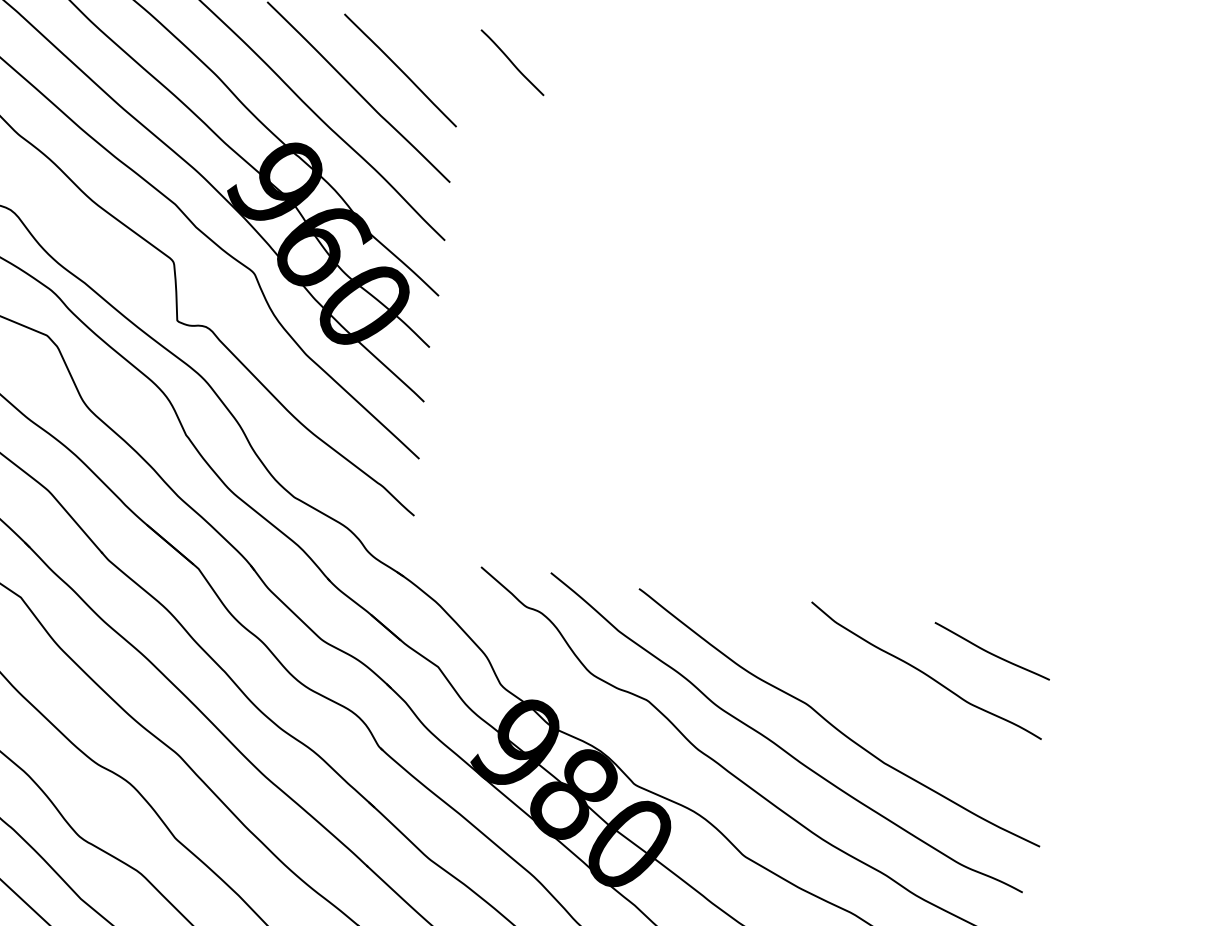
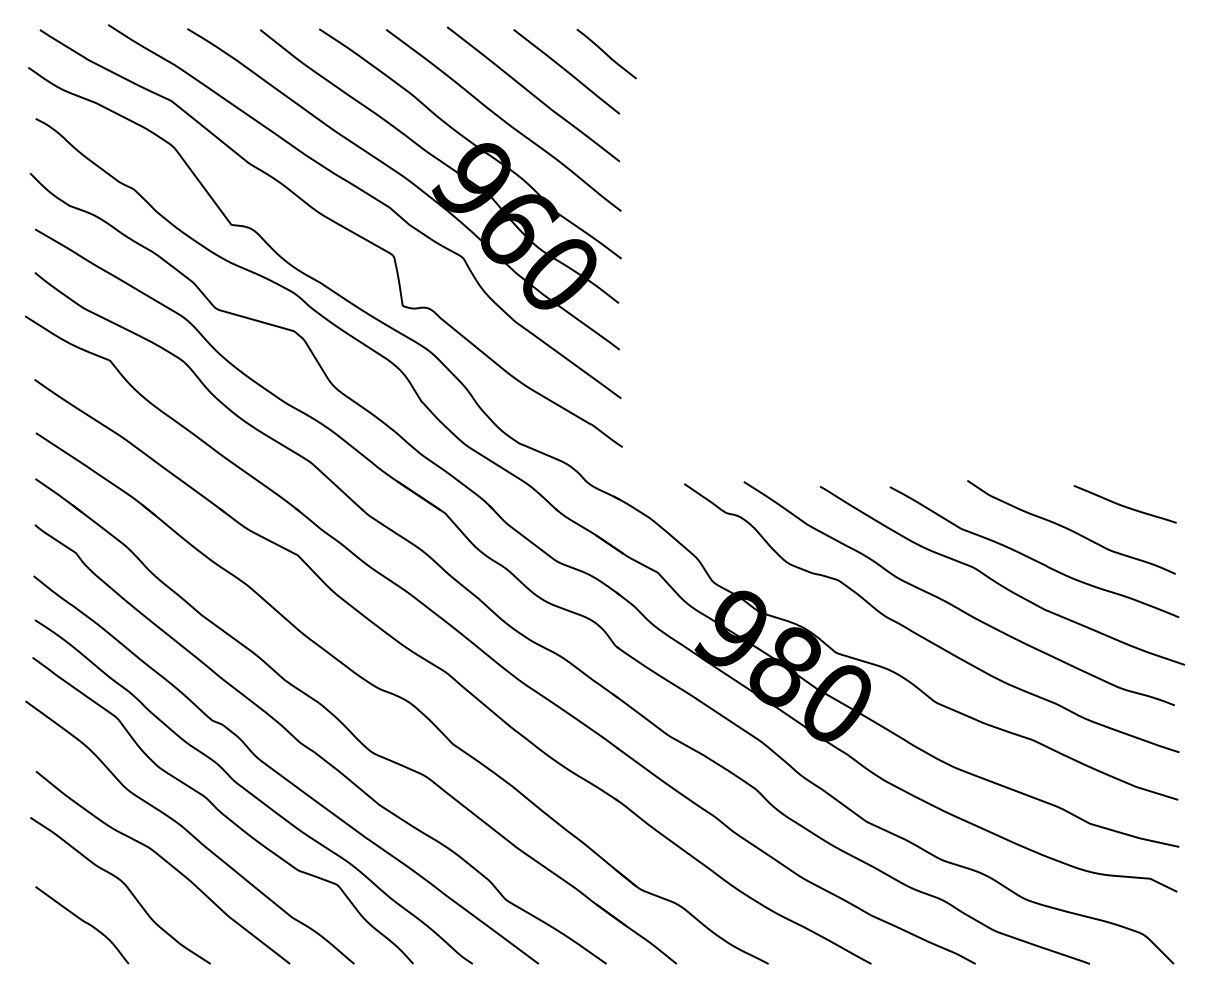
line: (512, 62) -> (606, 53), moved
curve: (875, 700) -> (1031, 557), added

